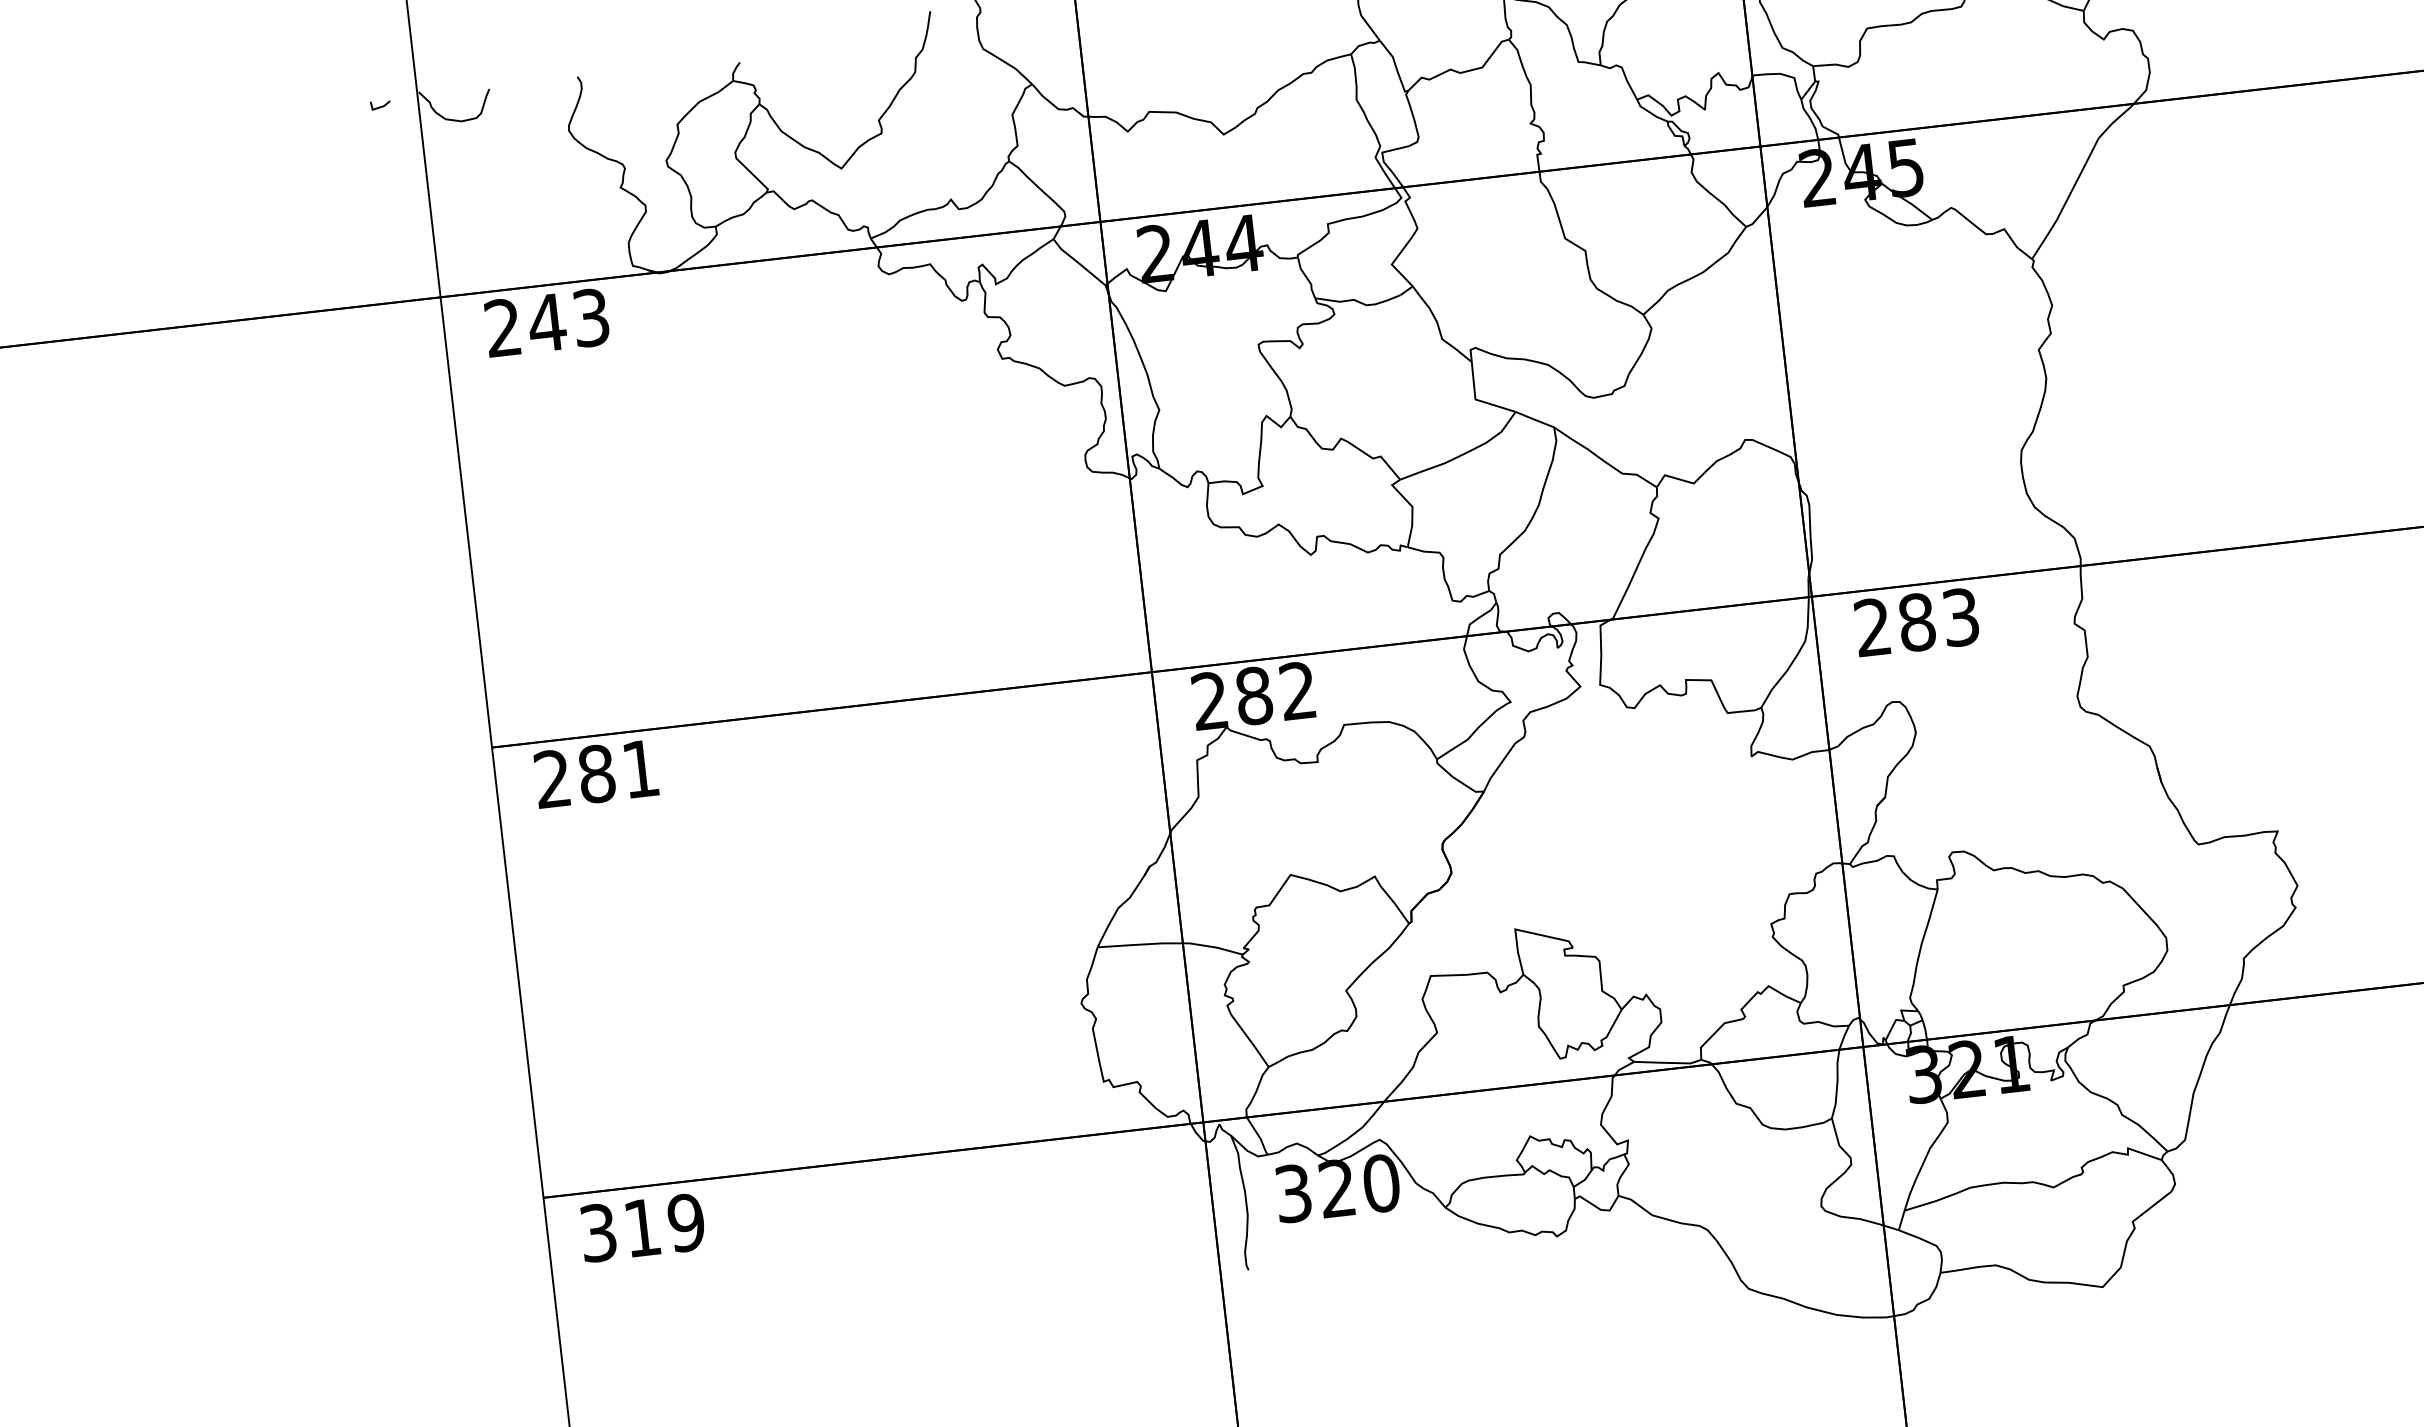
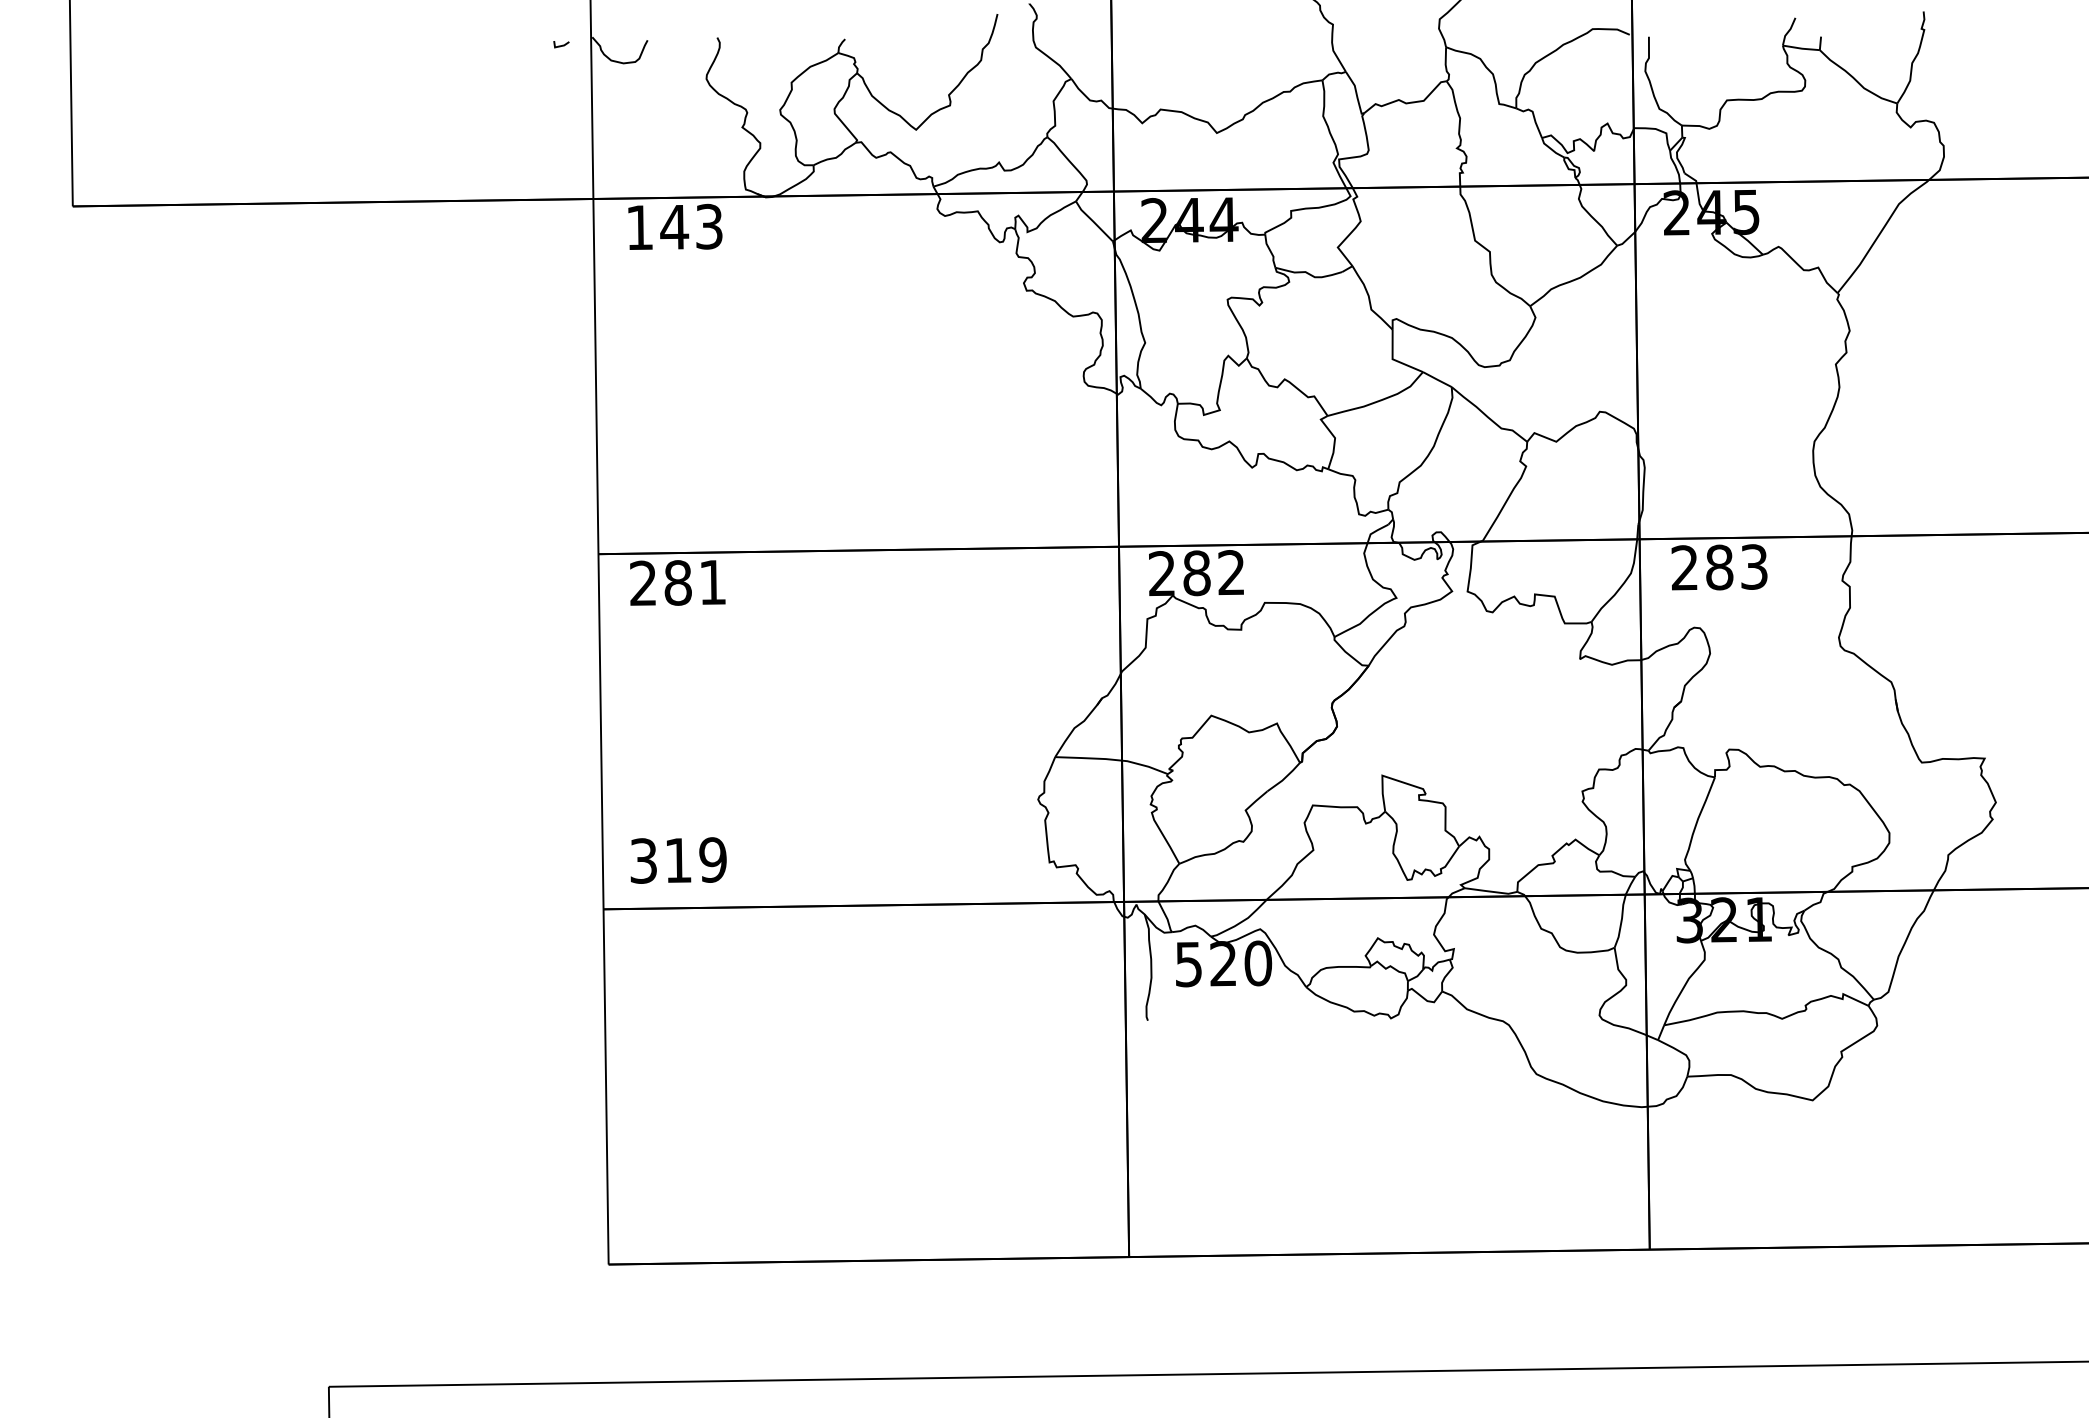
text: (502, 326) -> (639, 226), 243 -> 143
text: (1294, 1192) -> (1189, 963), 320 -> 520
text: (642, 1227) -> (678, 860), moved

